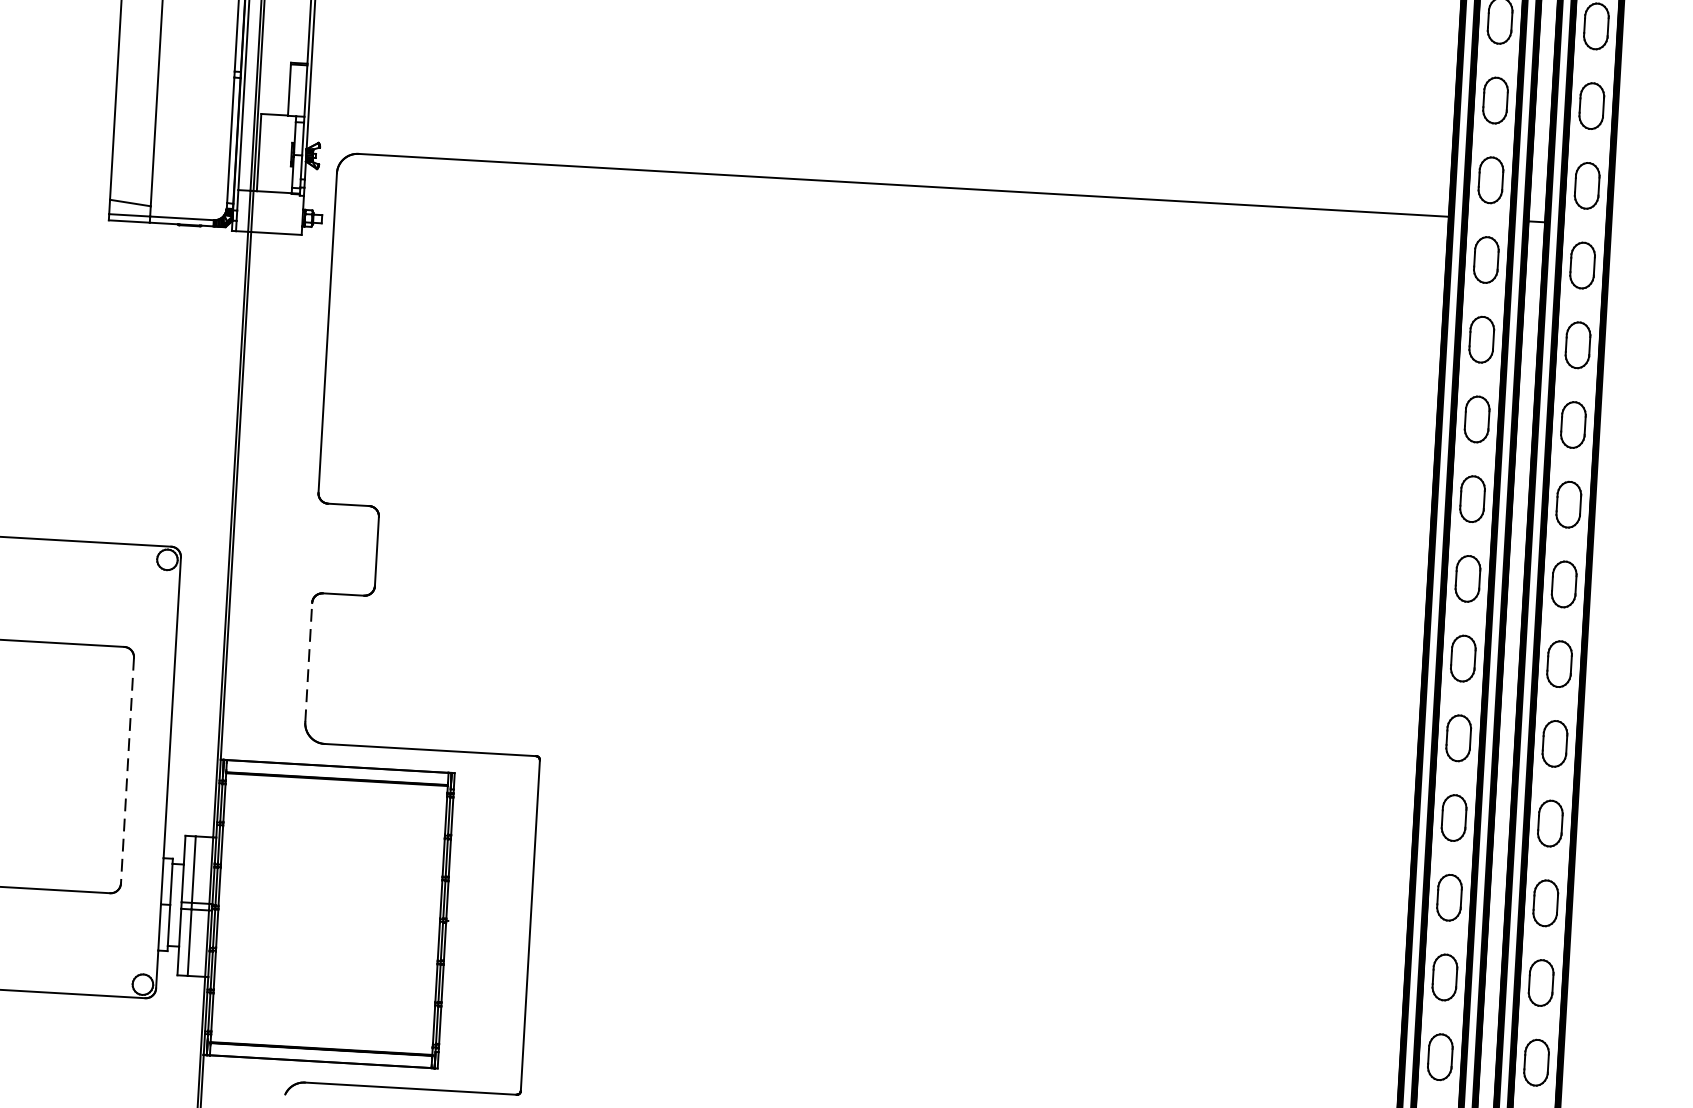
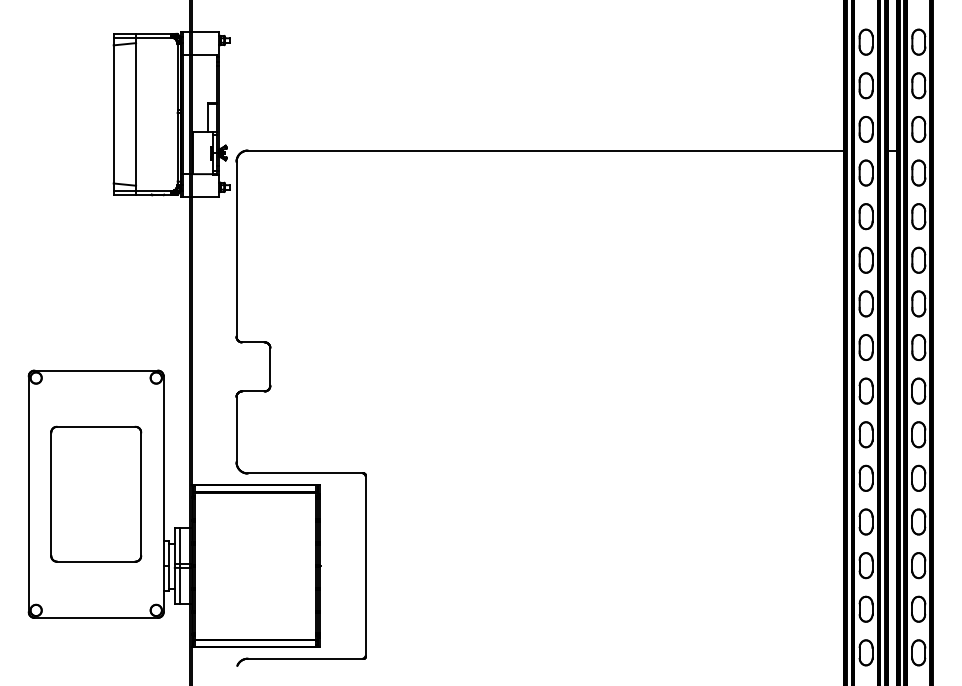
line: (308, 662) -> (236, 429), dashed -> solid
line: (128, 771) -> (141, 494), dashed -> solid

